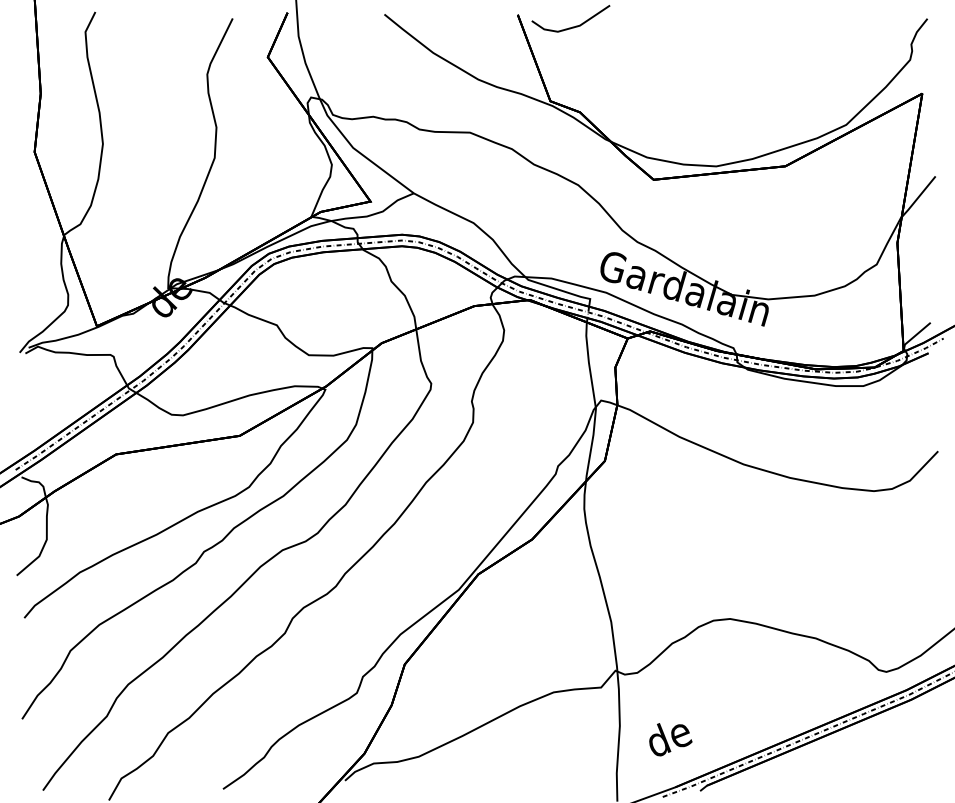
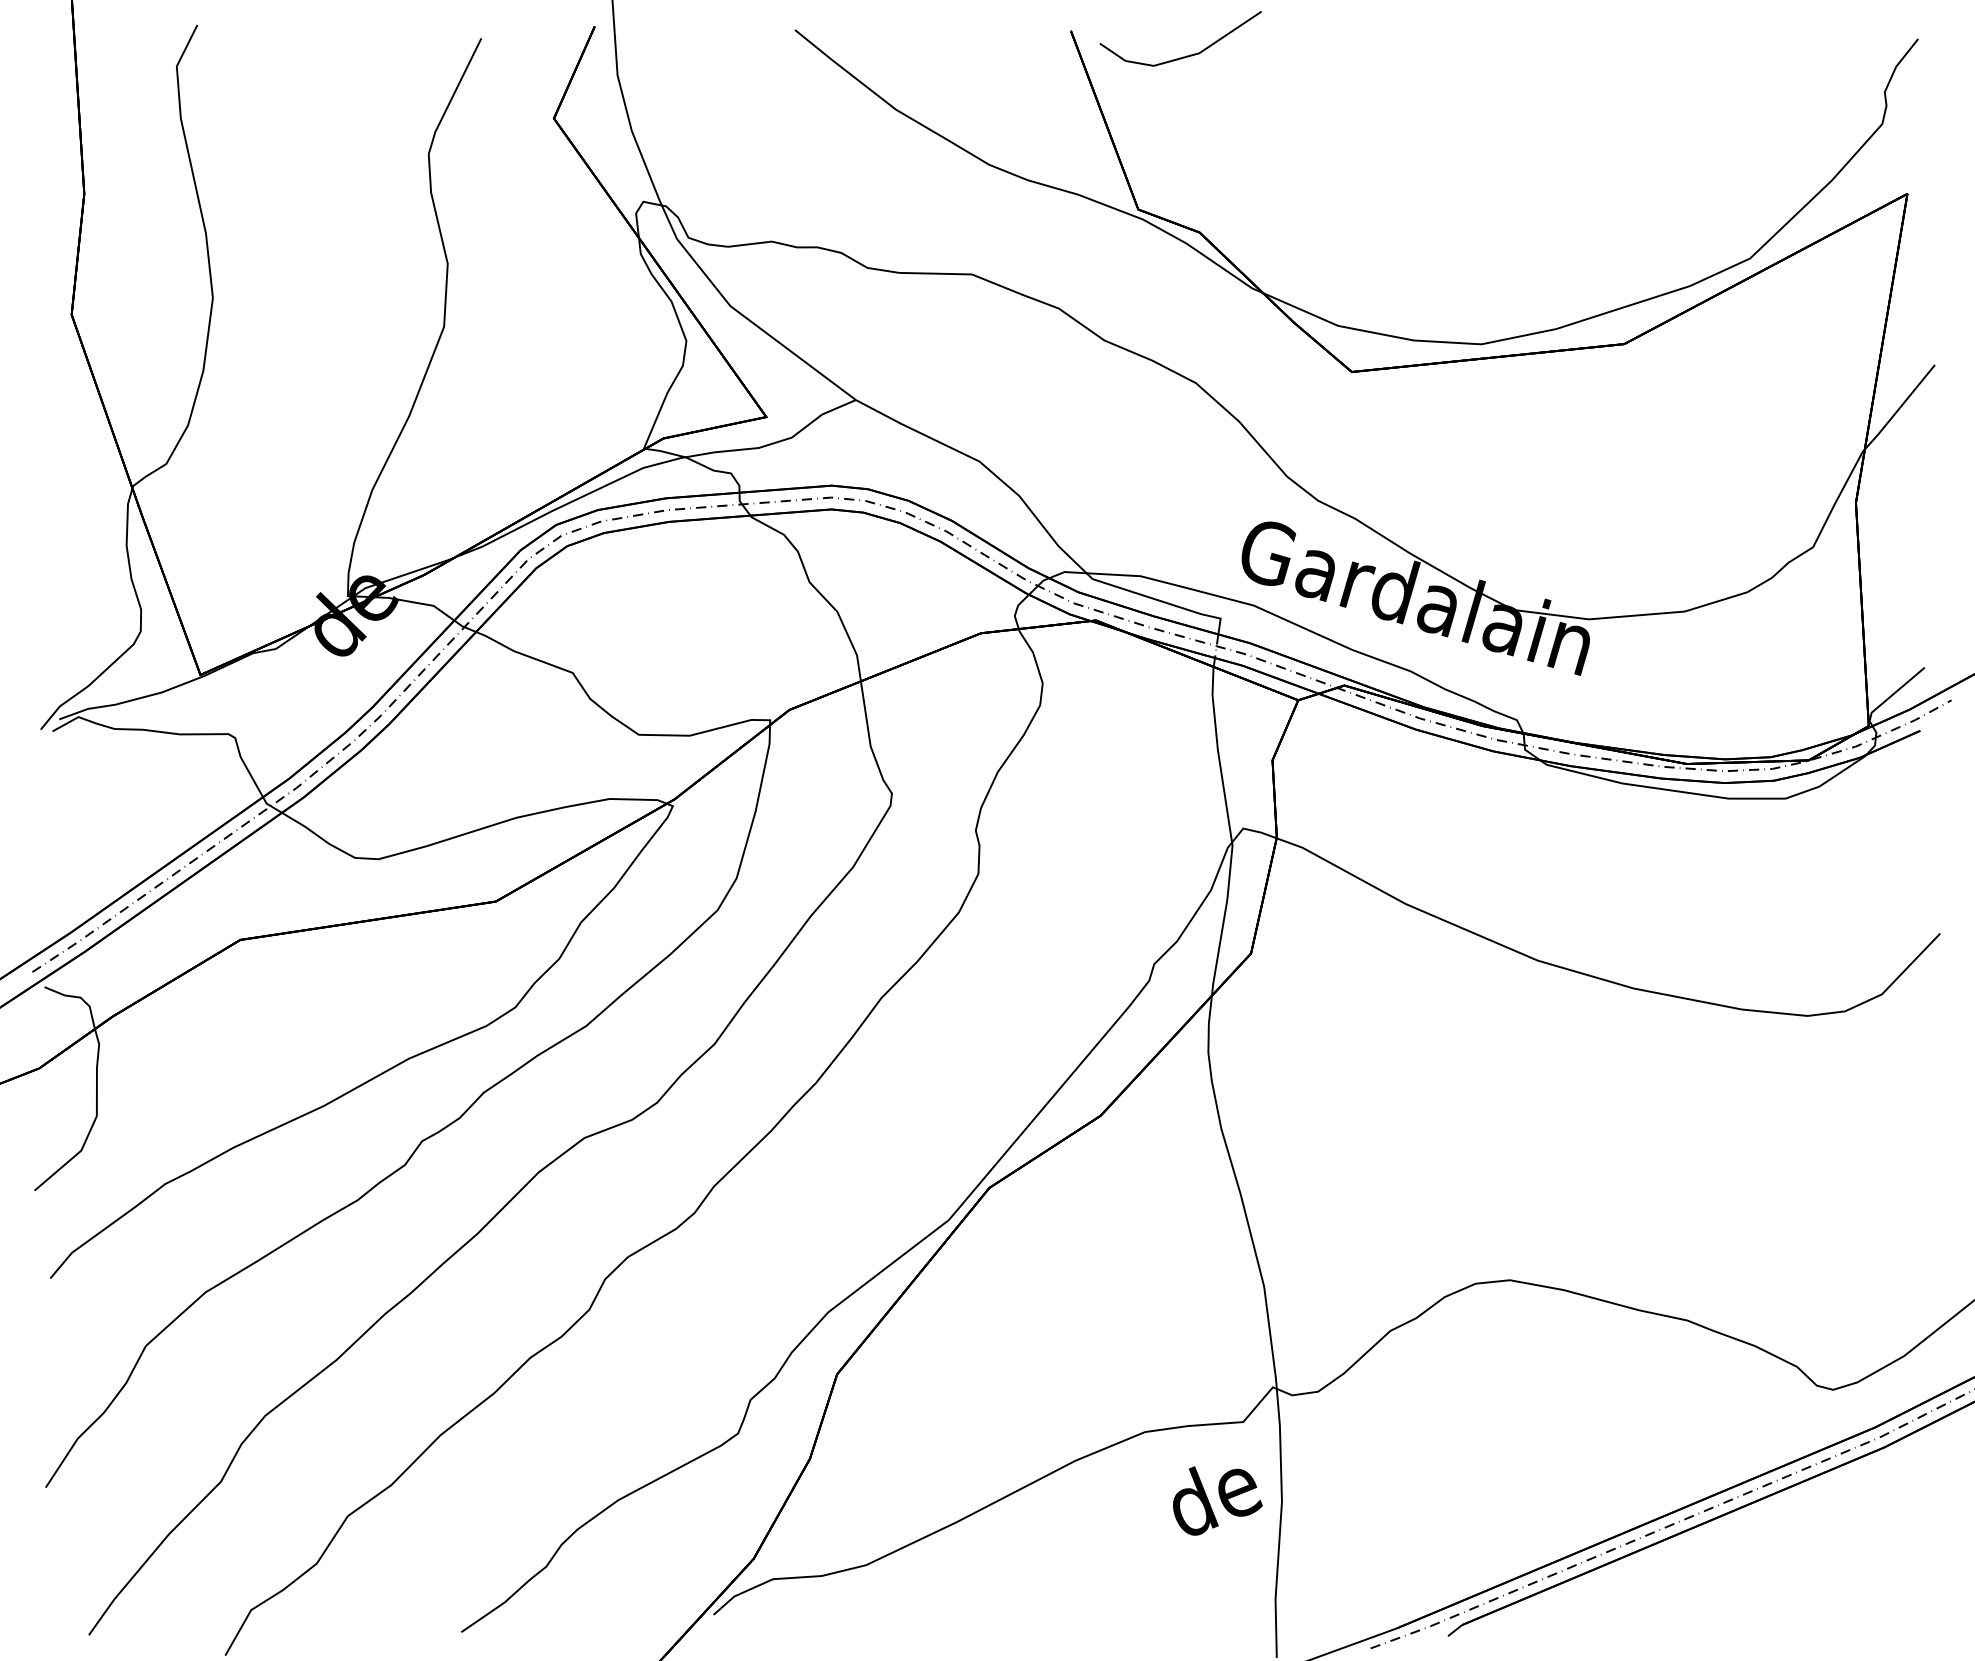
text: (670, 739) -> (1217, 1500), moved

